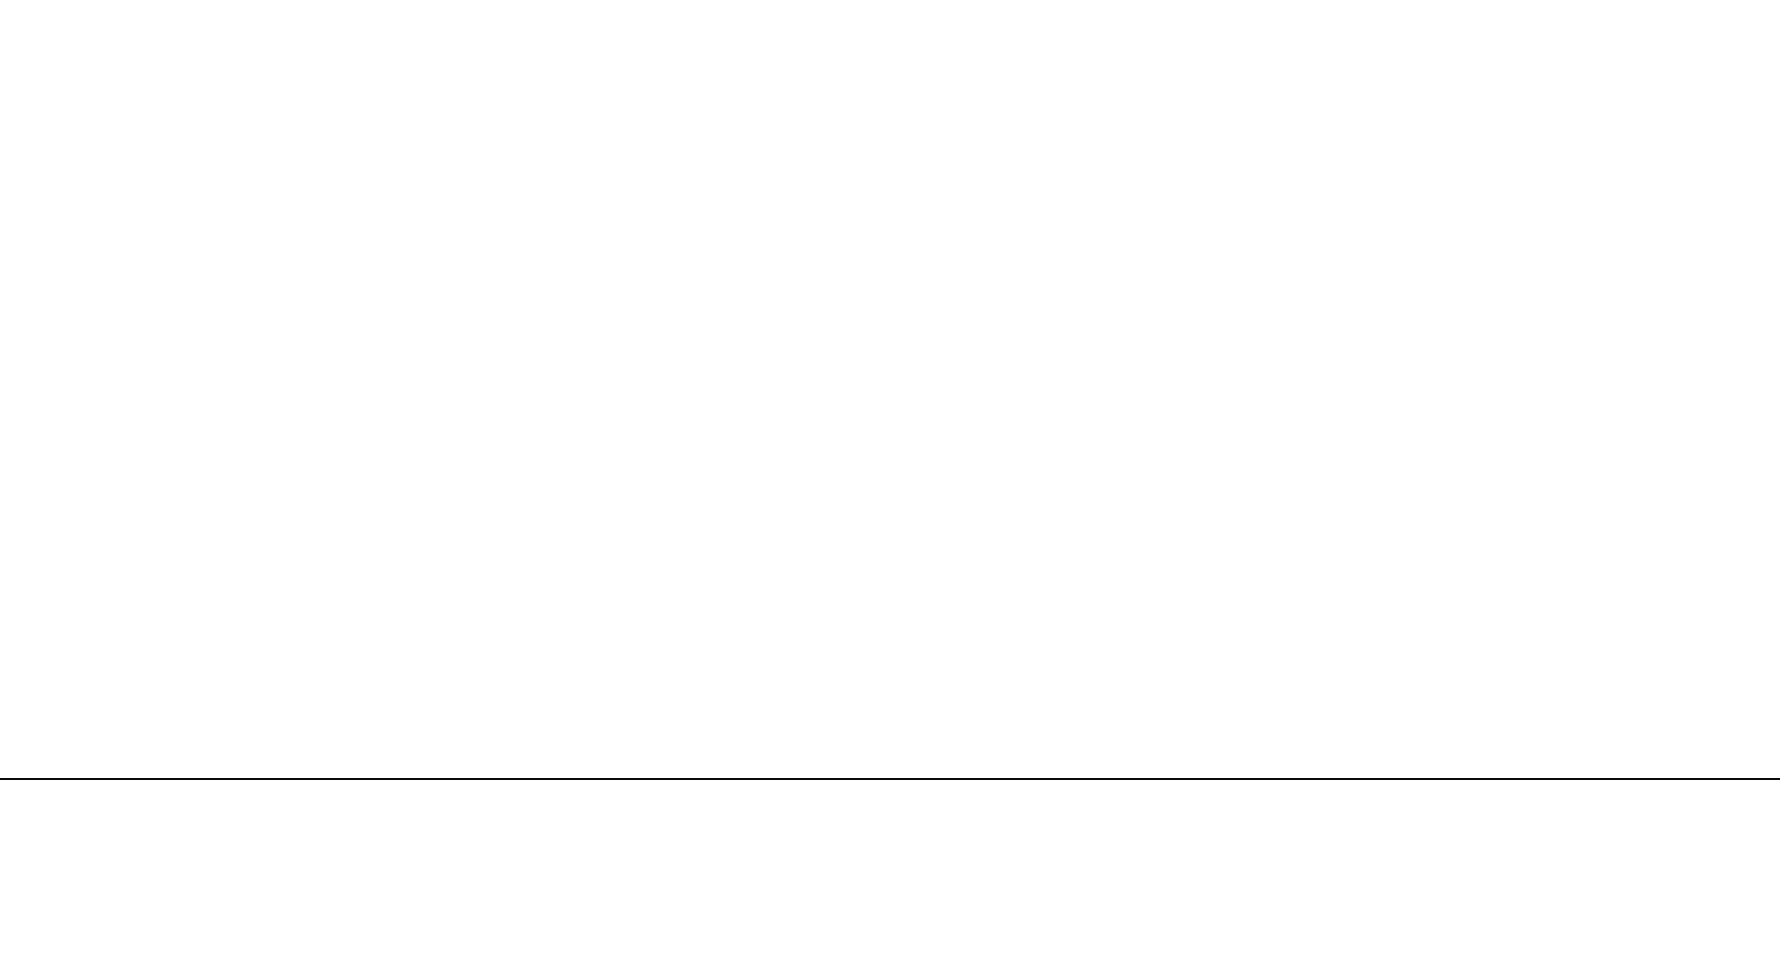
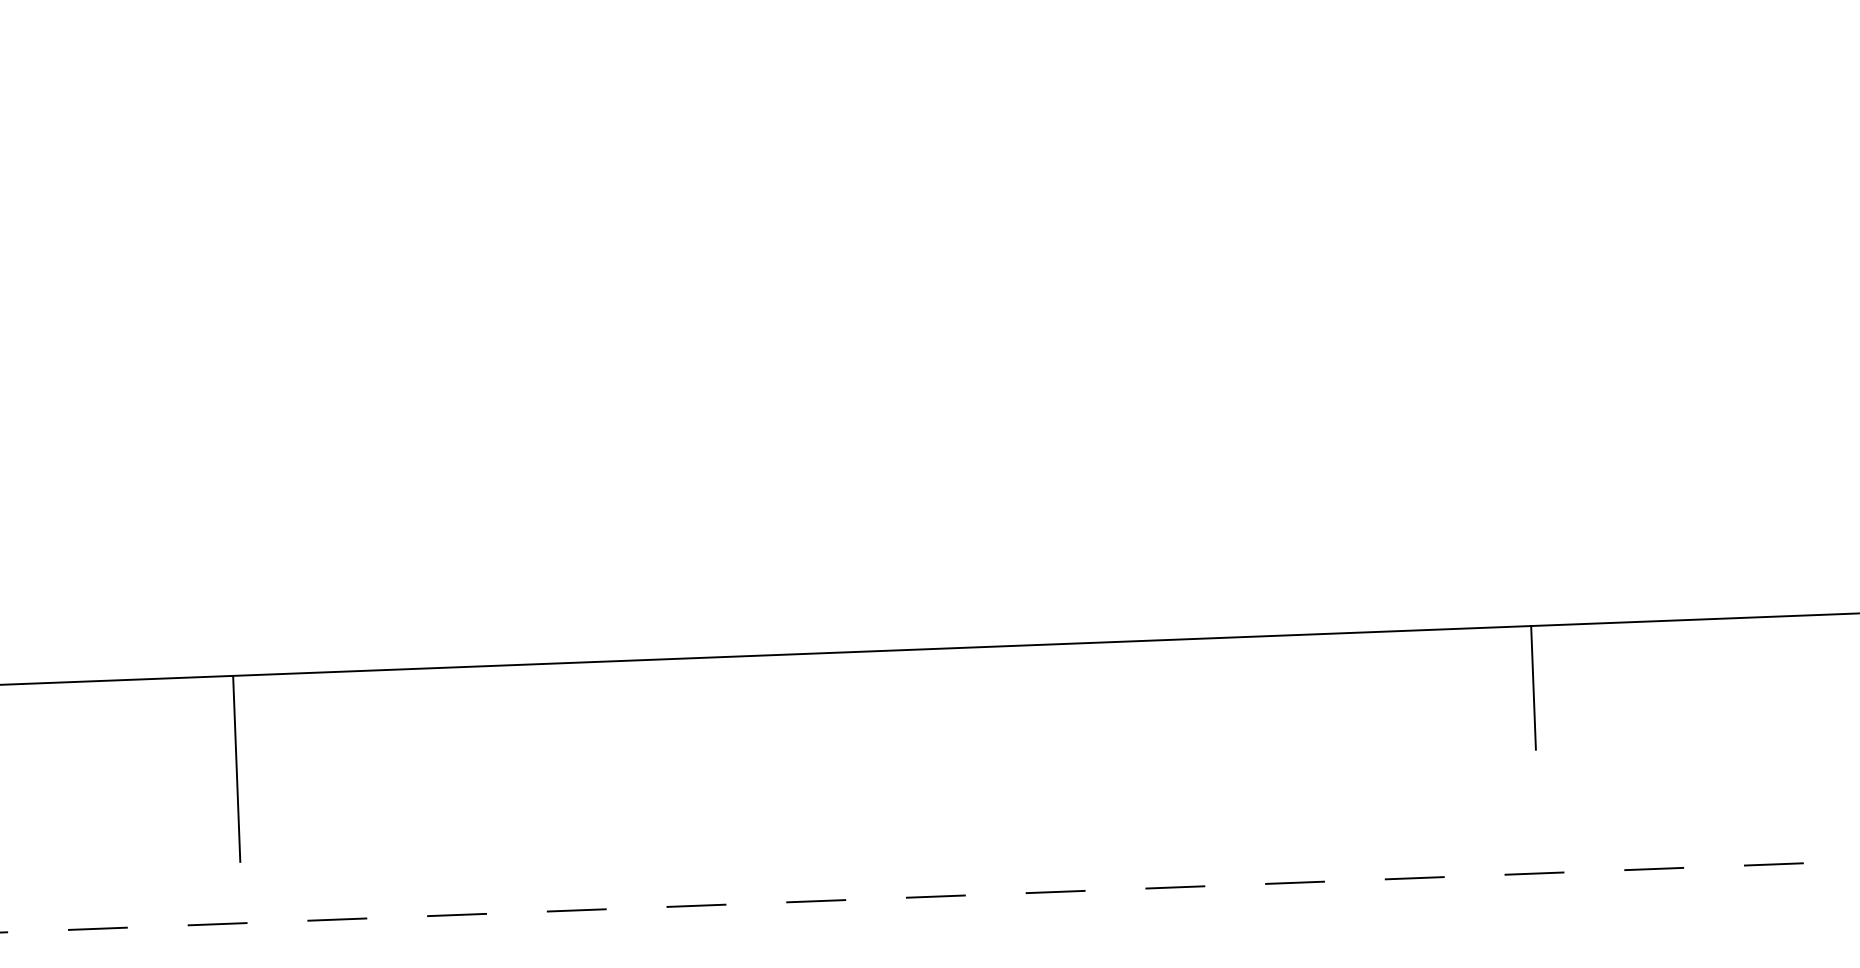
line: (1557, 826) -> (1534, 687), added
line: (567, 850) -> (236, 769), added

